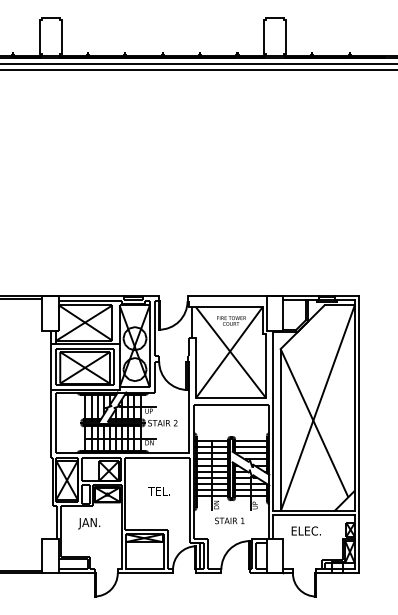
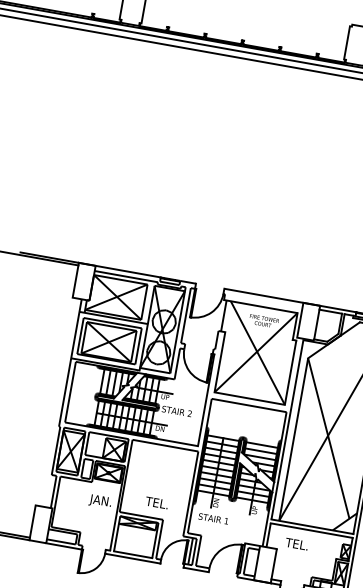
text: (158, 491) -> (156, 503), moved
text: (229, 520) -> (213, 518), moved
text: (89, 523) -> (100, 501), moved
text: (305, 530) -> (300, 544), ELEC. -> TEL.

